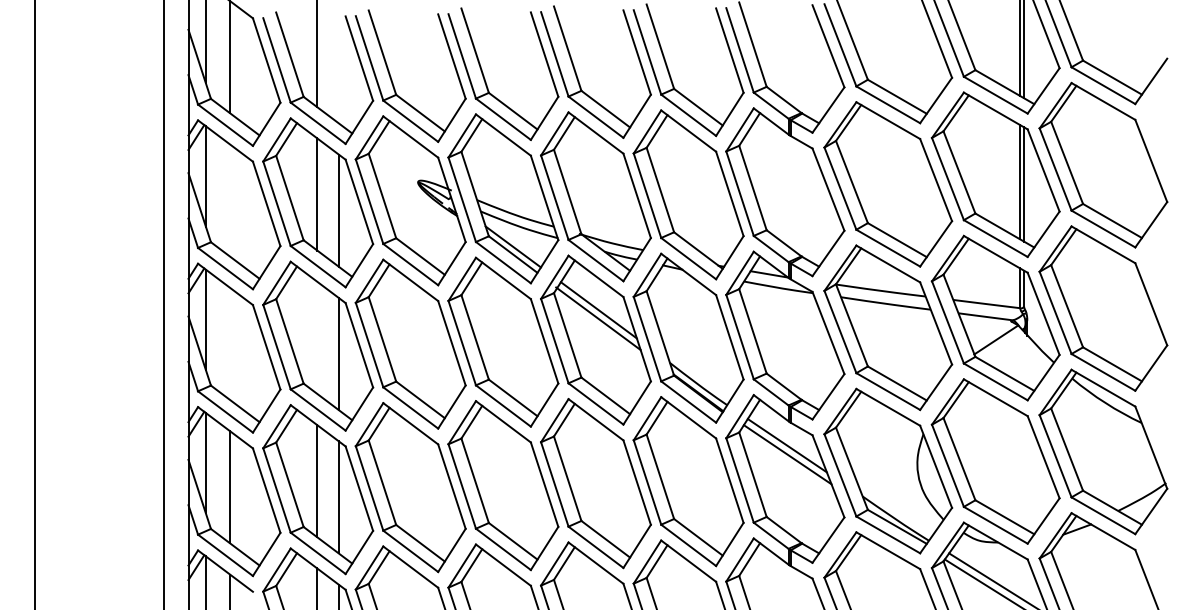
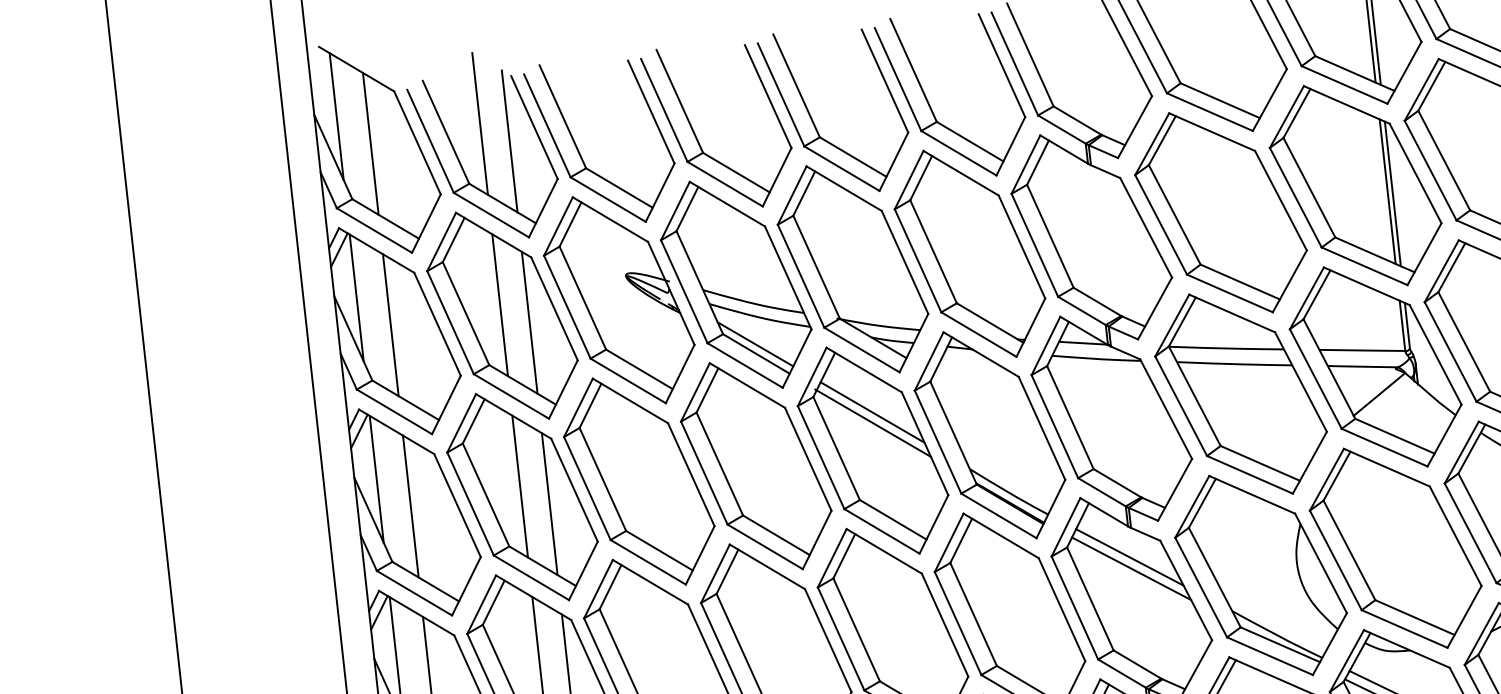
line: (338, 67) -> (509, 141), added
line: (230, 200) -> (391, 325), added
line: (317, 337) -> (520, 486), added
line: (230, 343) -> (411, 505), added

